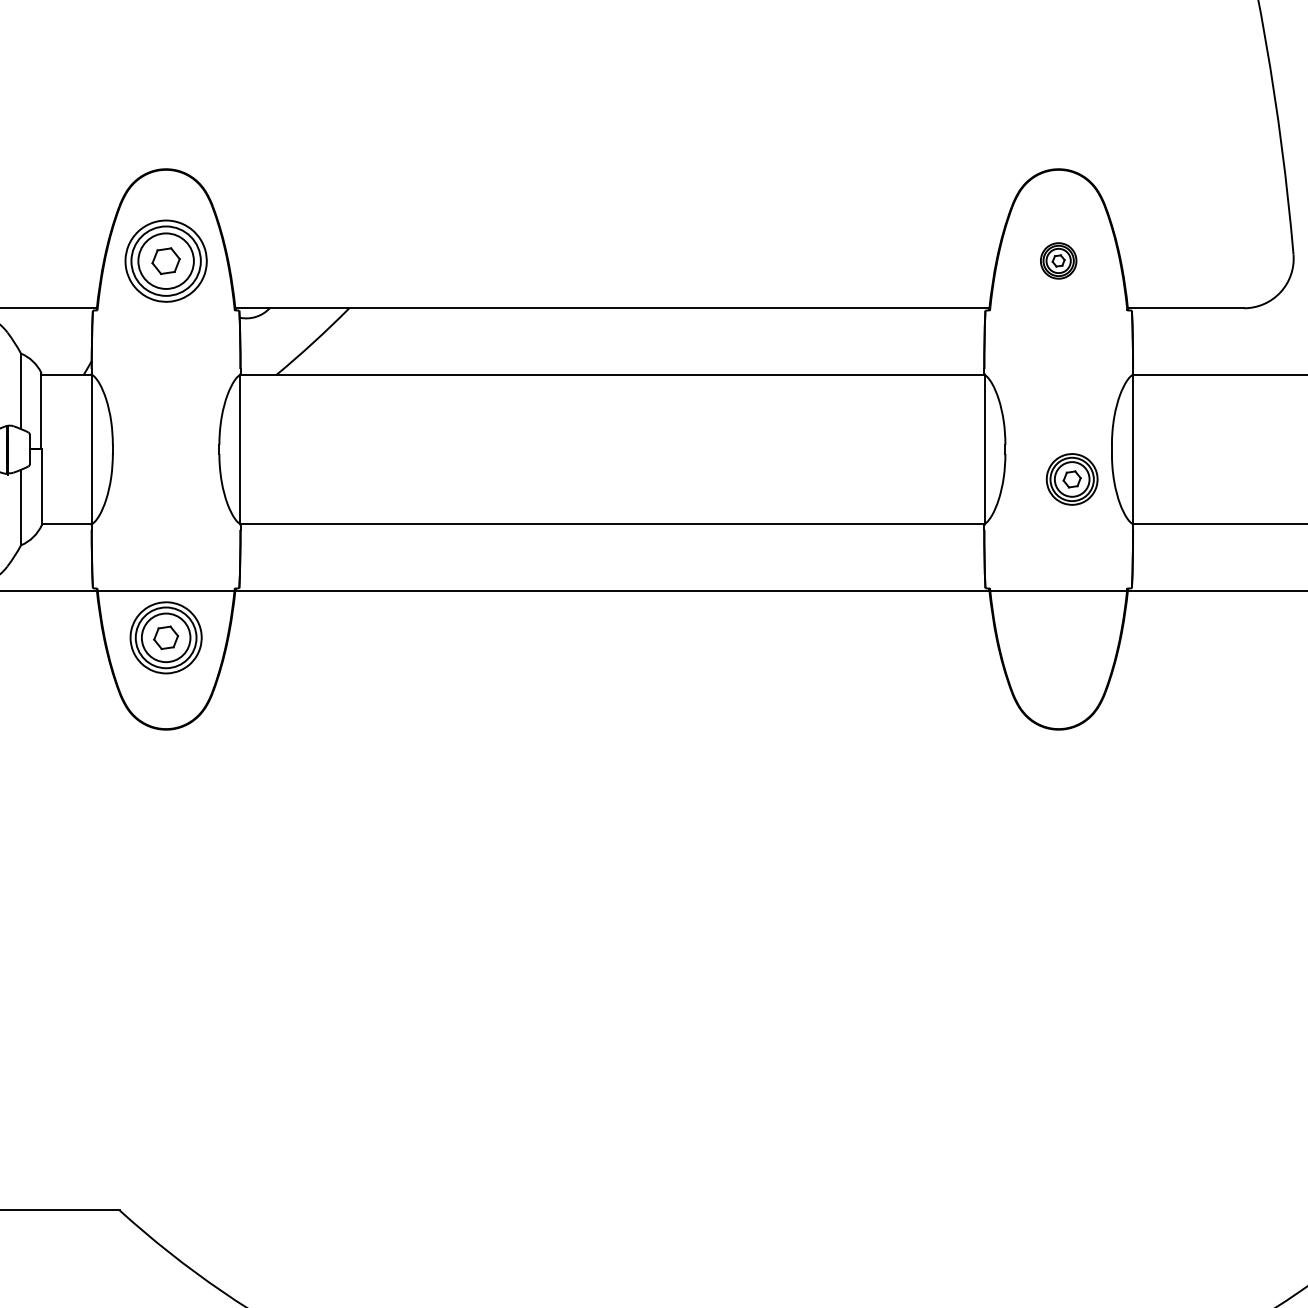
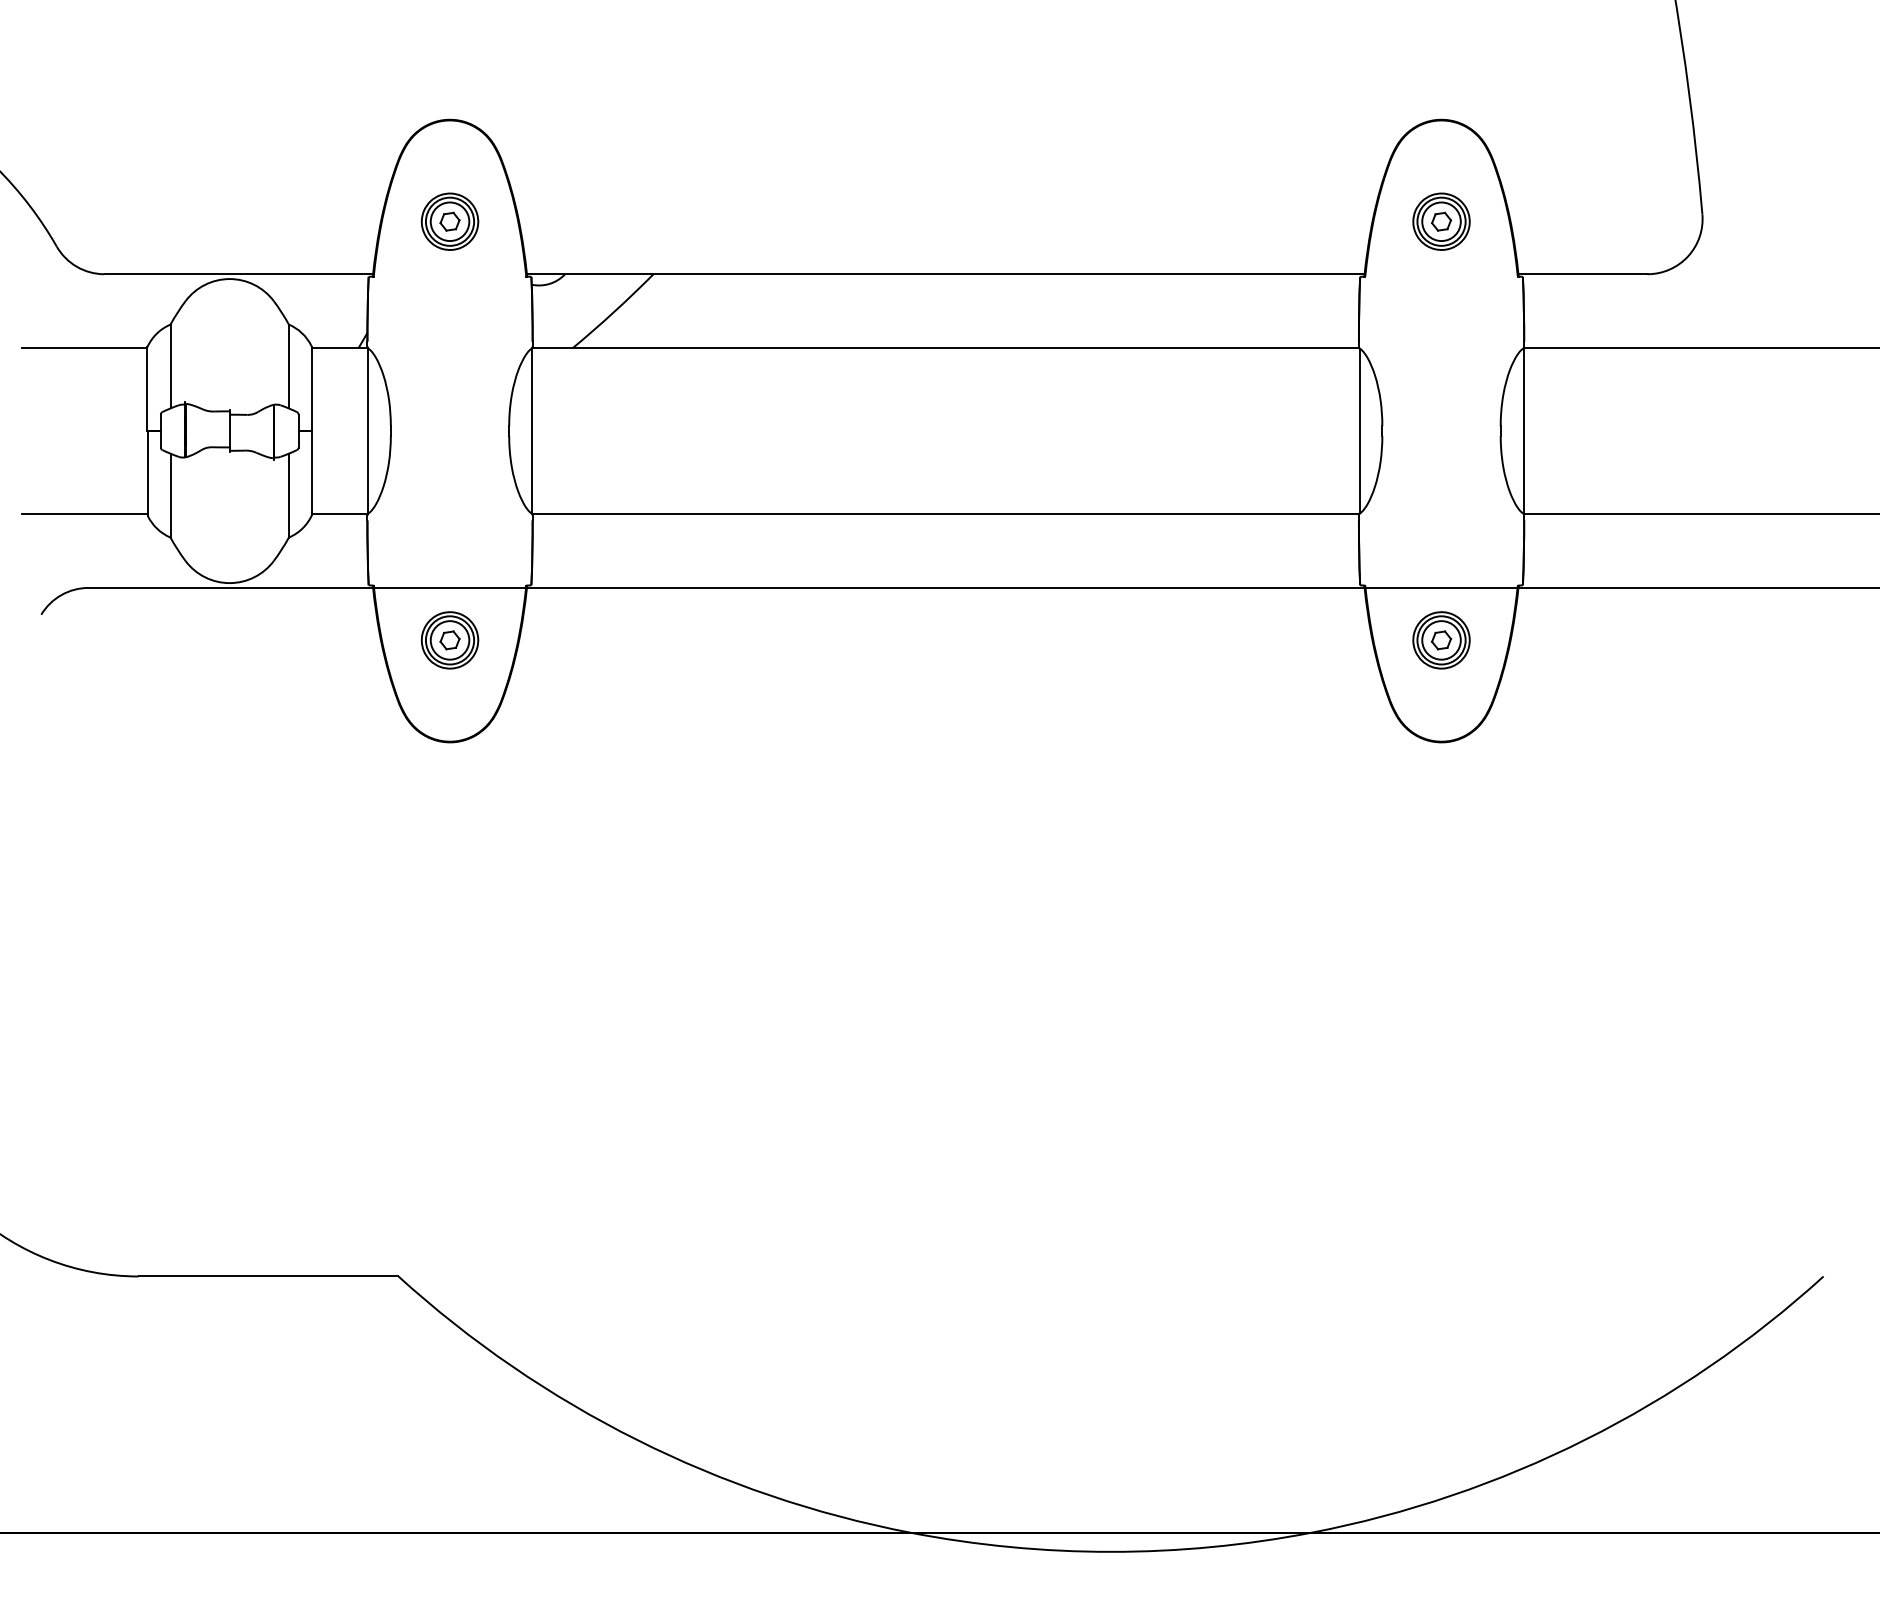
part: (165, 260) -> (449, 221), size x0.62
part: (1058, 260) -> (1441, 221), size x1.43
part: (1072, 479) -> (1441, 640), moved
part: (165, 637) -> (449, 640), size x0.71

